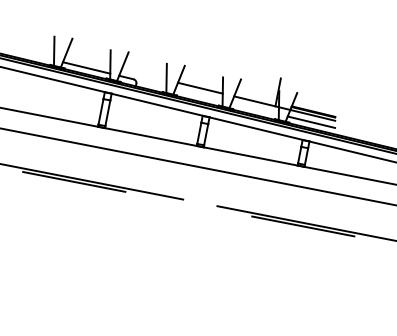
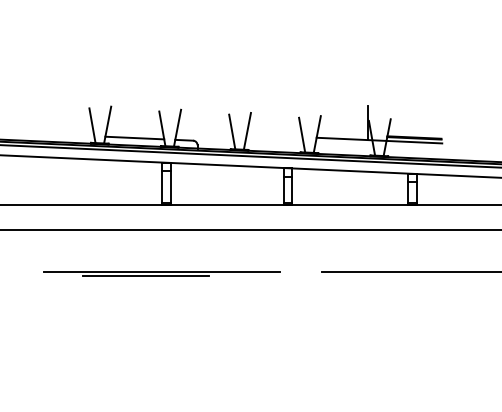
line: (200, 87) -> (274, 135), removed
line: (310, 121) -> (413, 150), removed
line: (303, 226) -> (428, 276), removed

